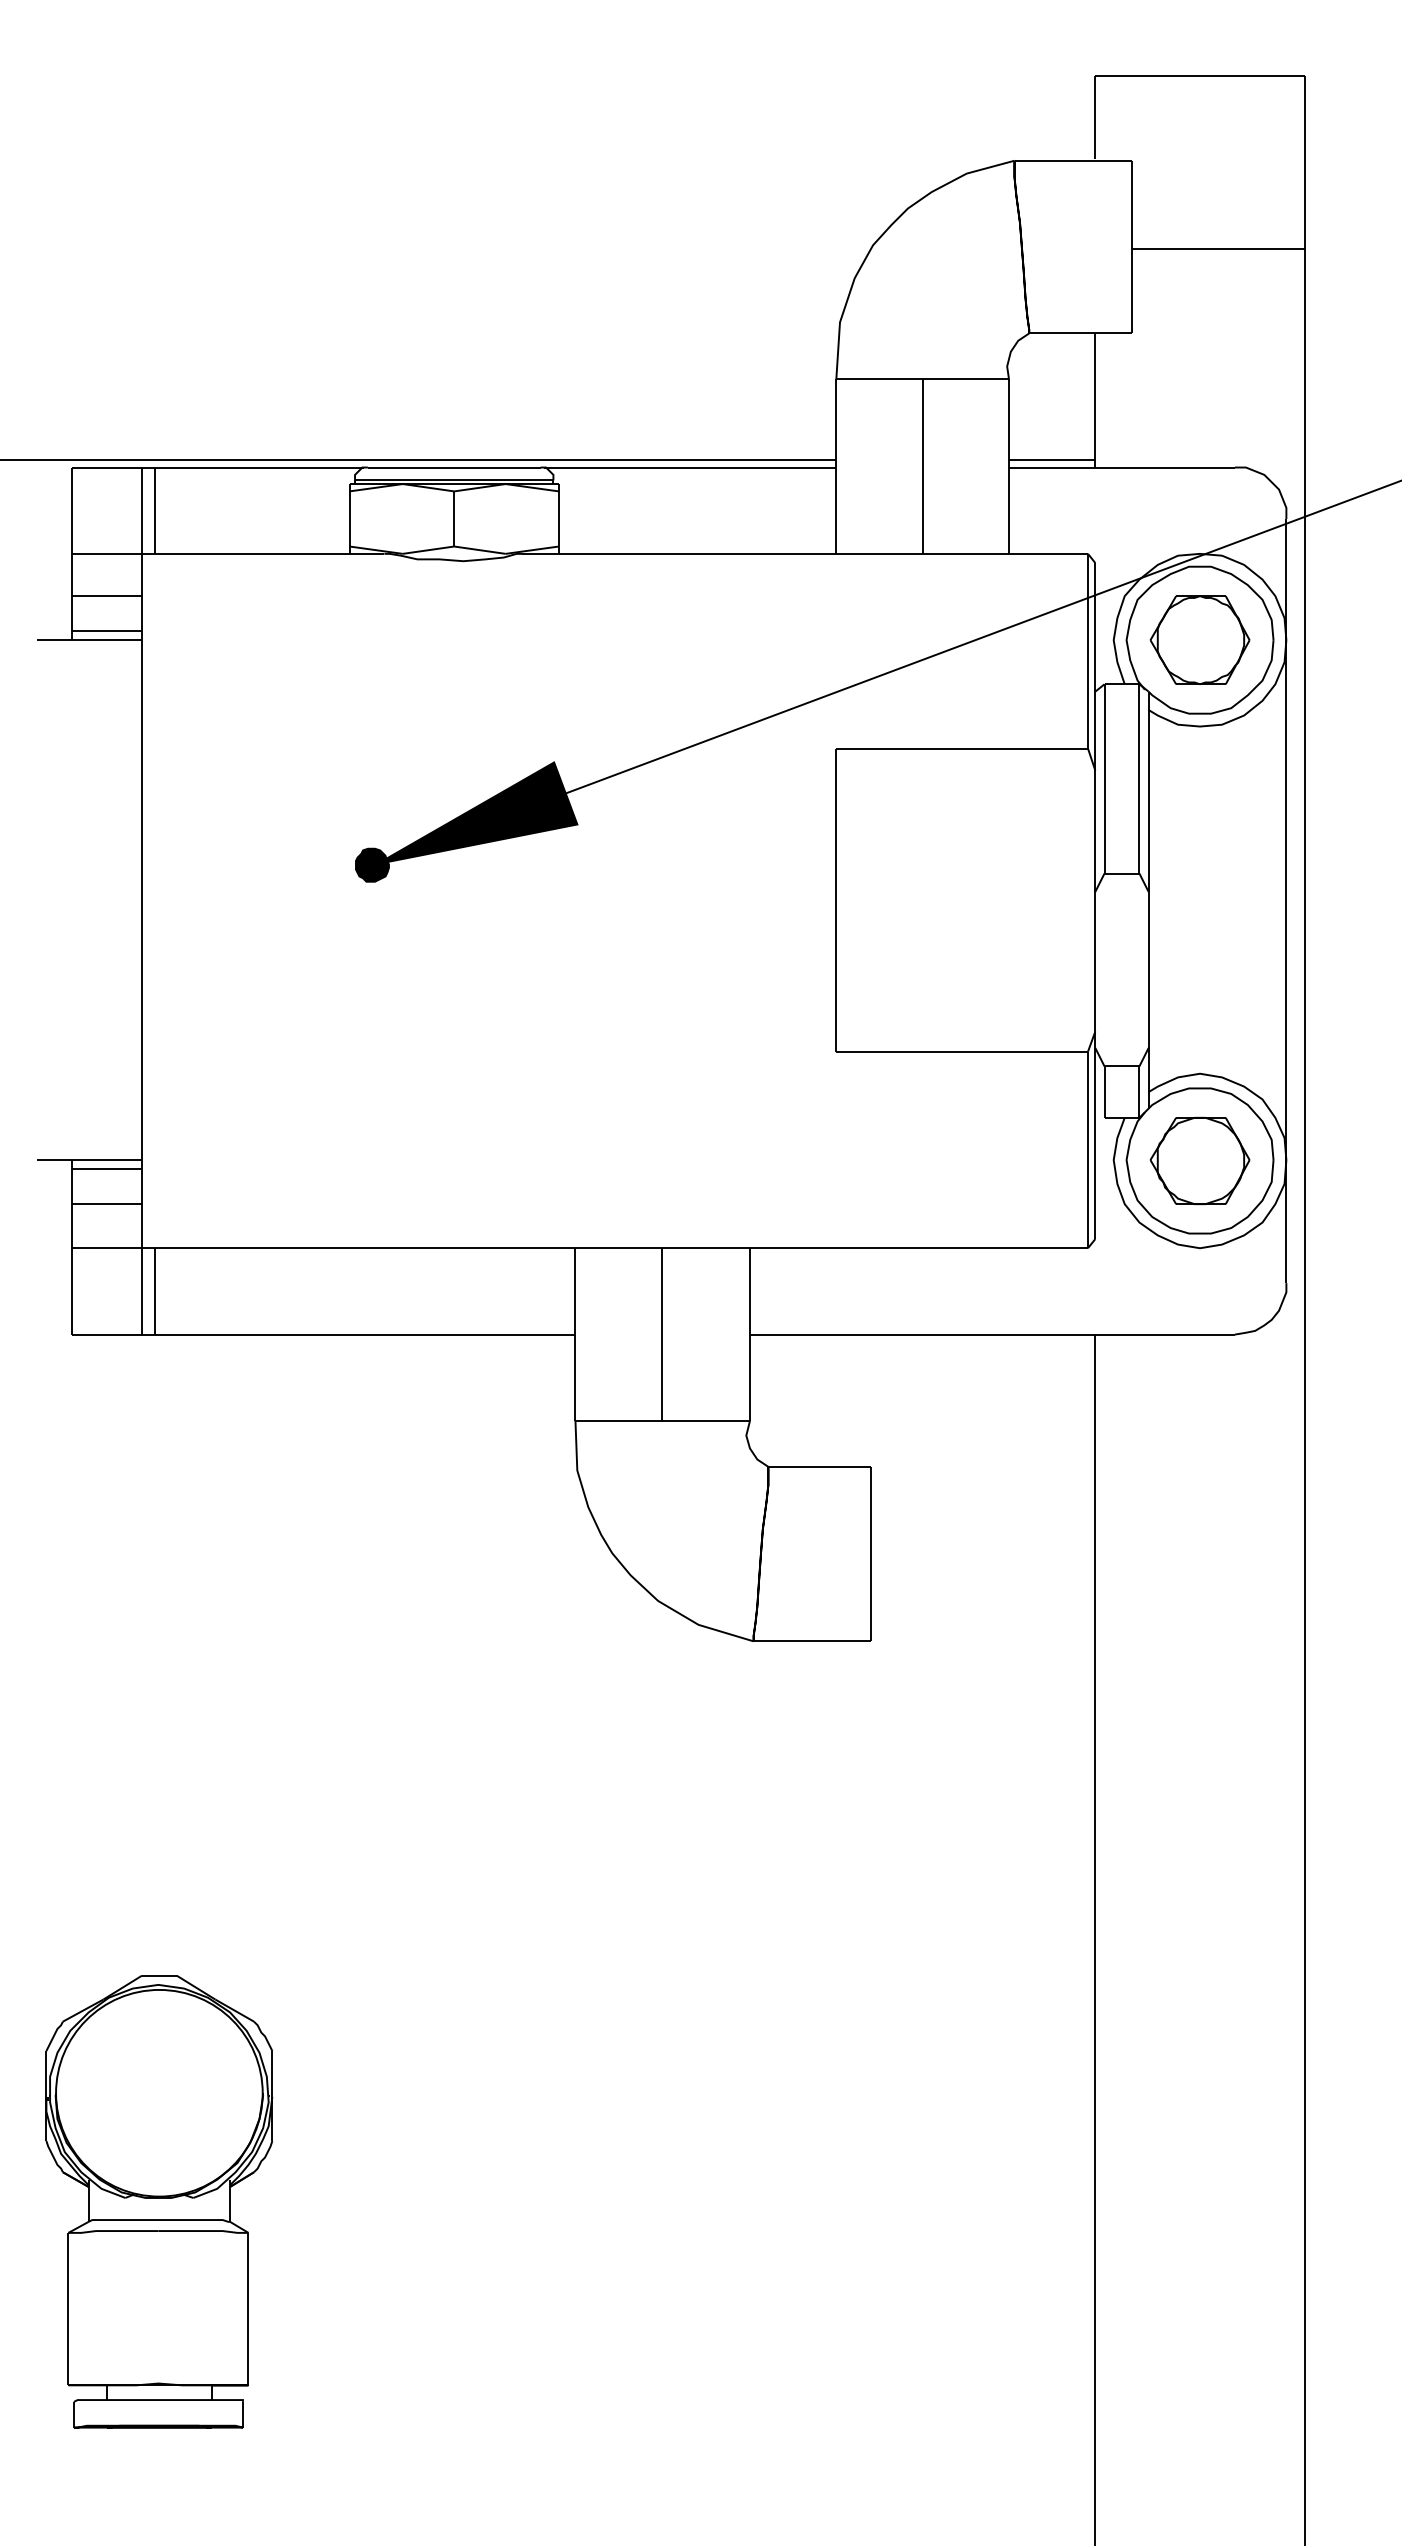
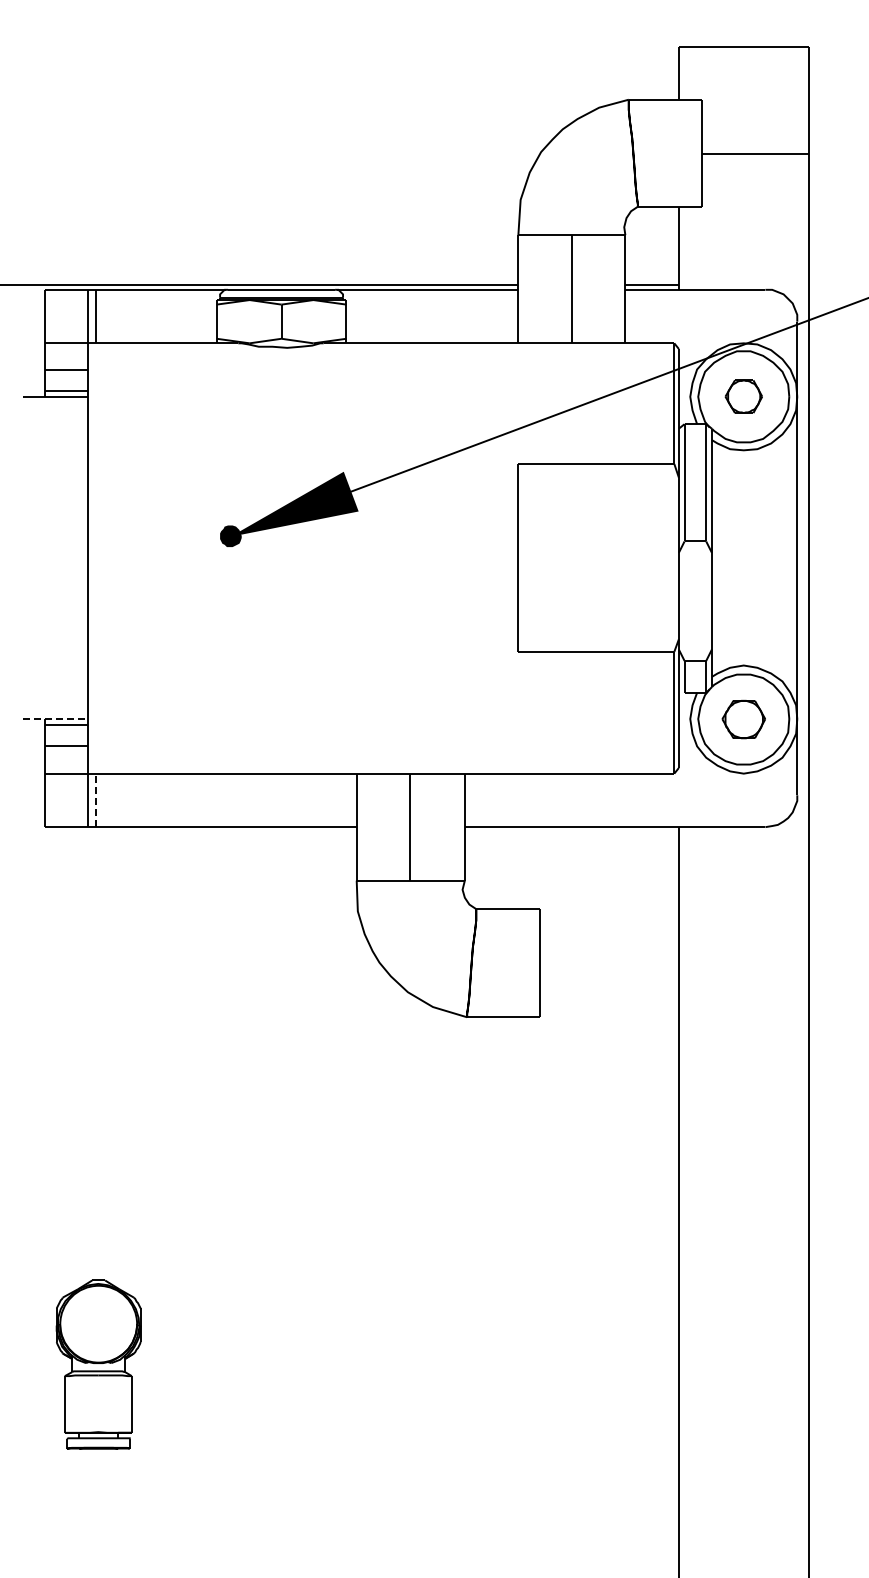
part: (1199, 639) -> (743, 396), size x0.6
line: (91, 1160) -> (56, 719), solid -> dashed
part: (1199, 1160) -> (743, 719), size x0.7
line: (155, 1291) -> (96, 800), solid -> dashed
part: (158, 2201) -> (98, 1364), size x0.6

